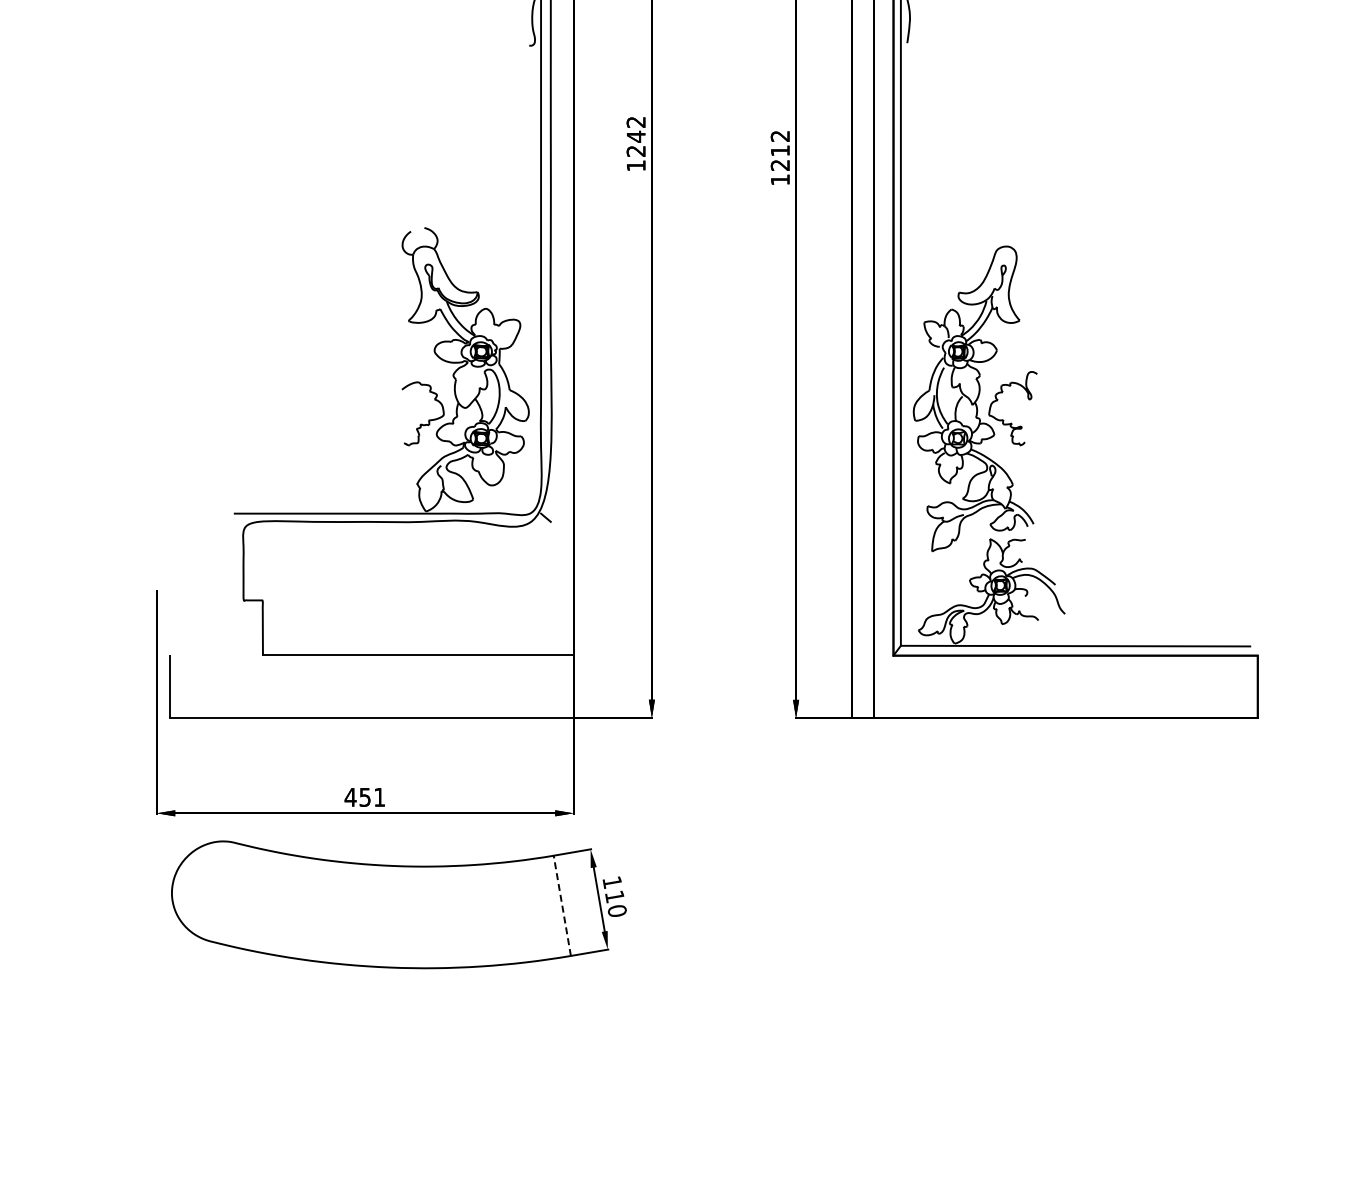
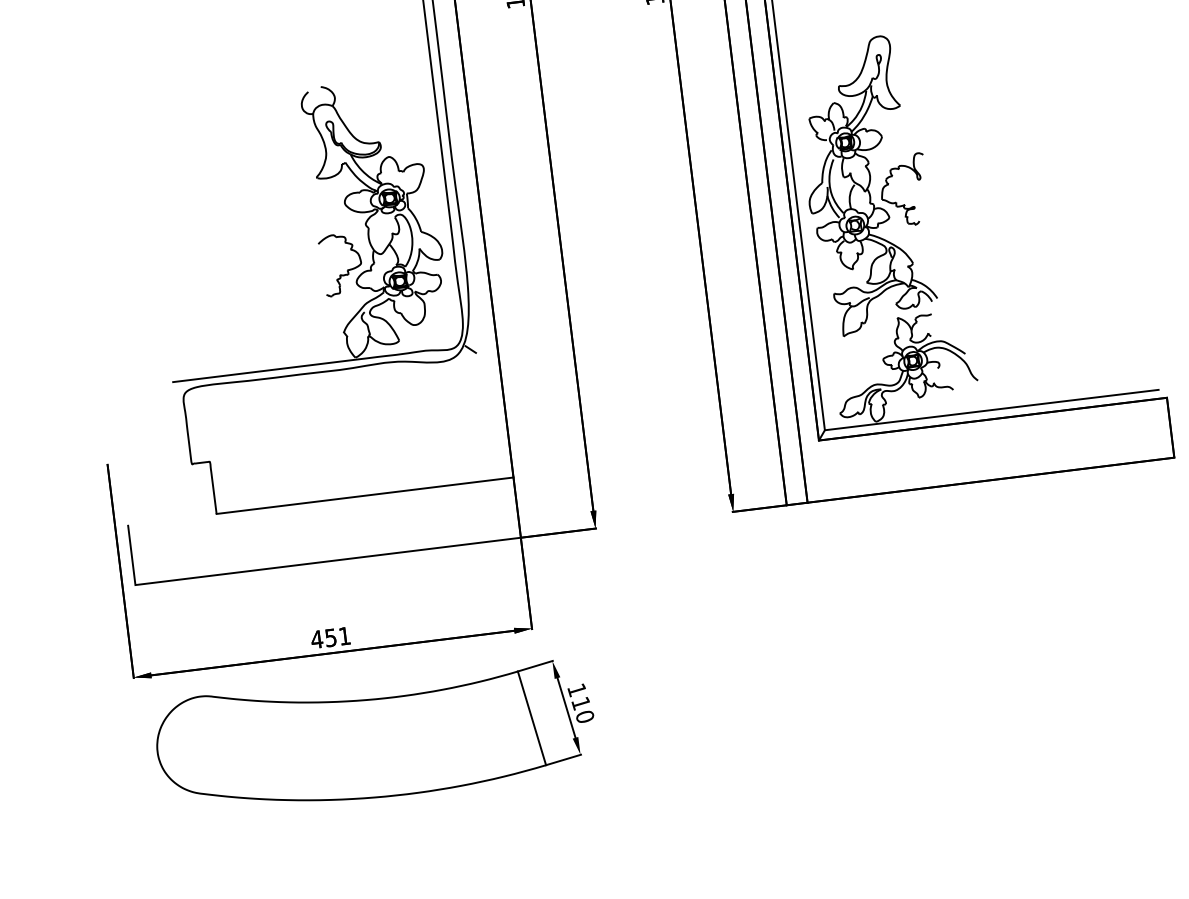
line: (562, 905) -> (532, 717), dashed -> solid

